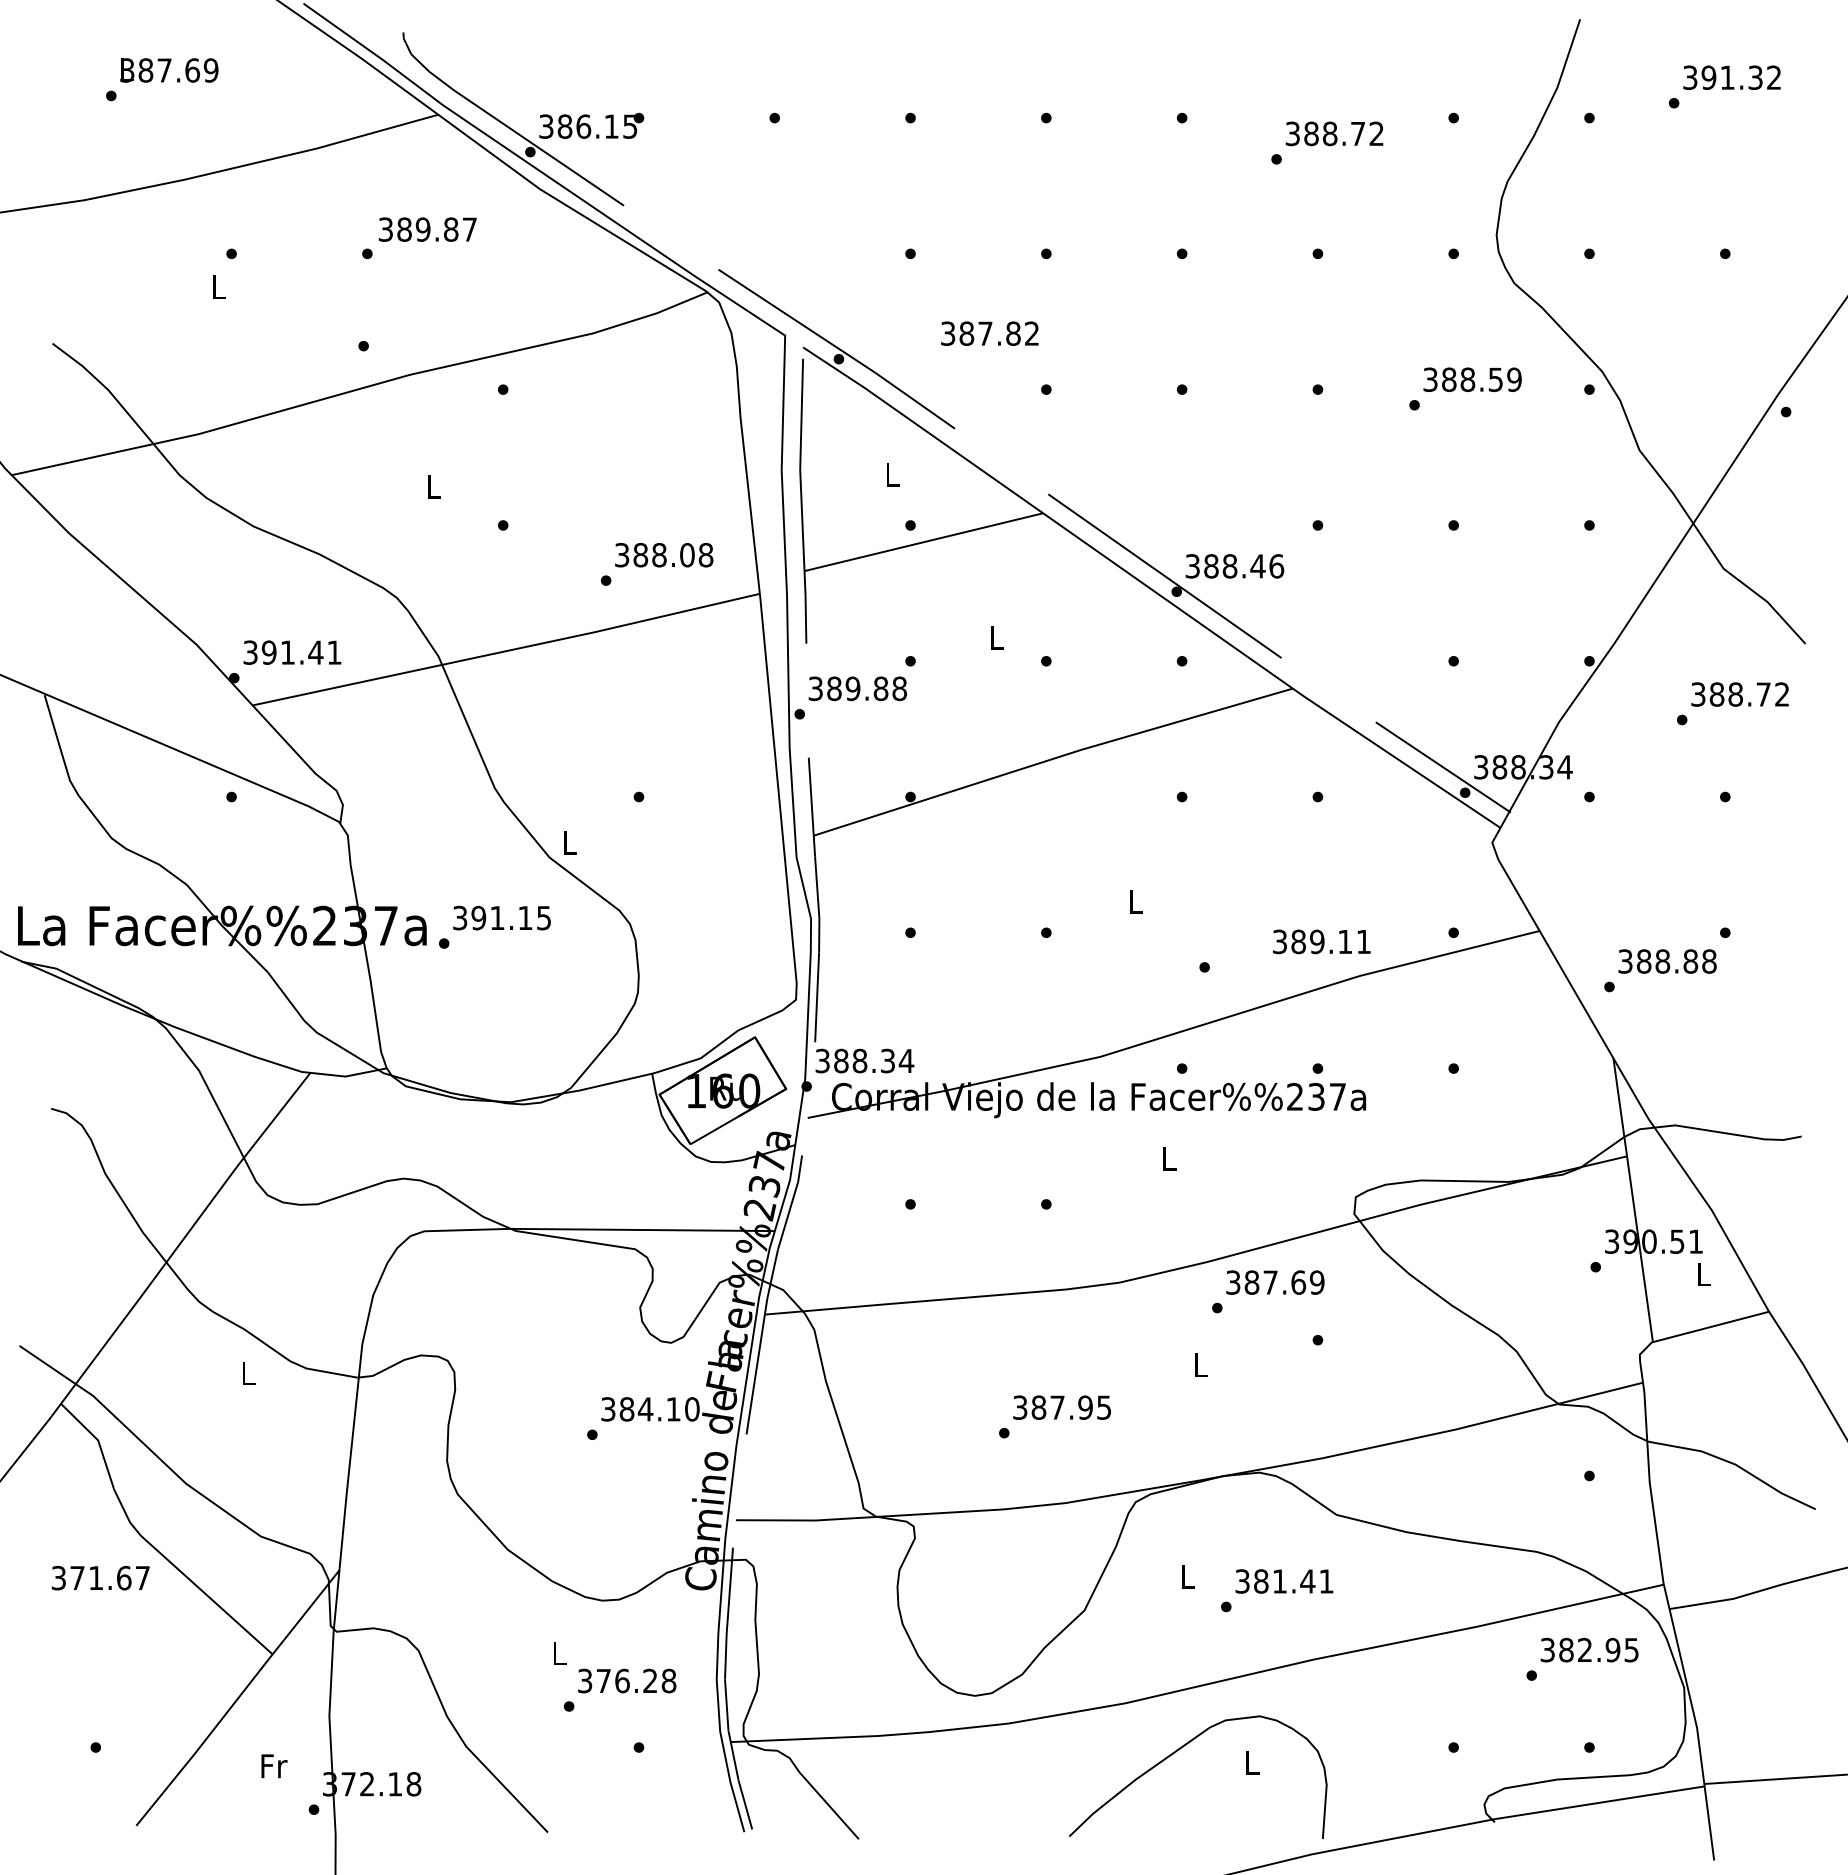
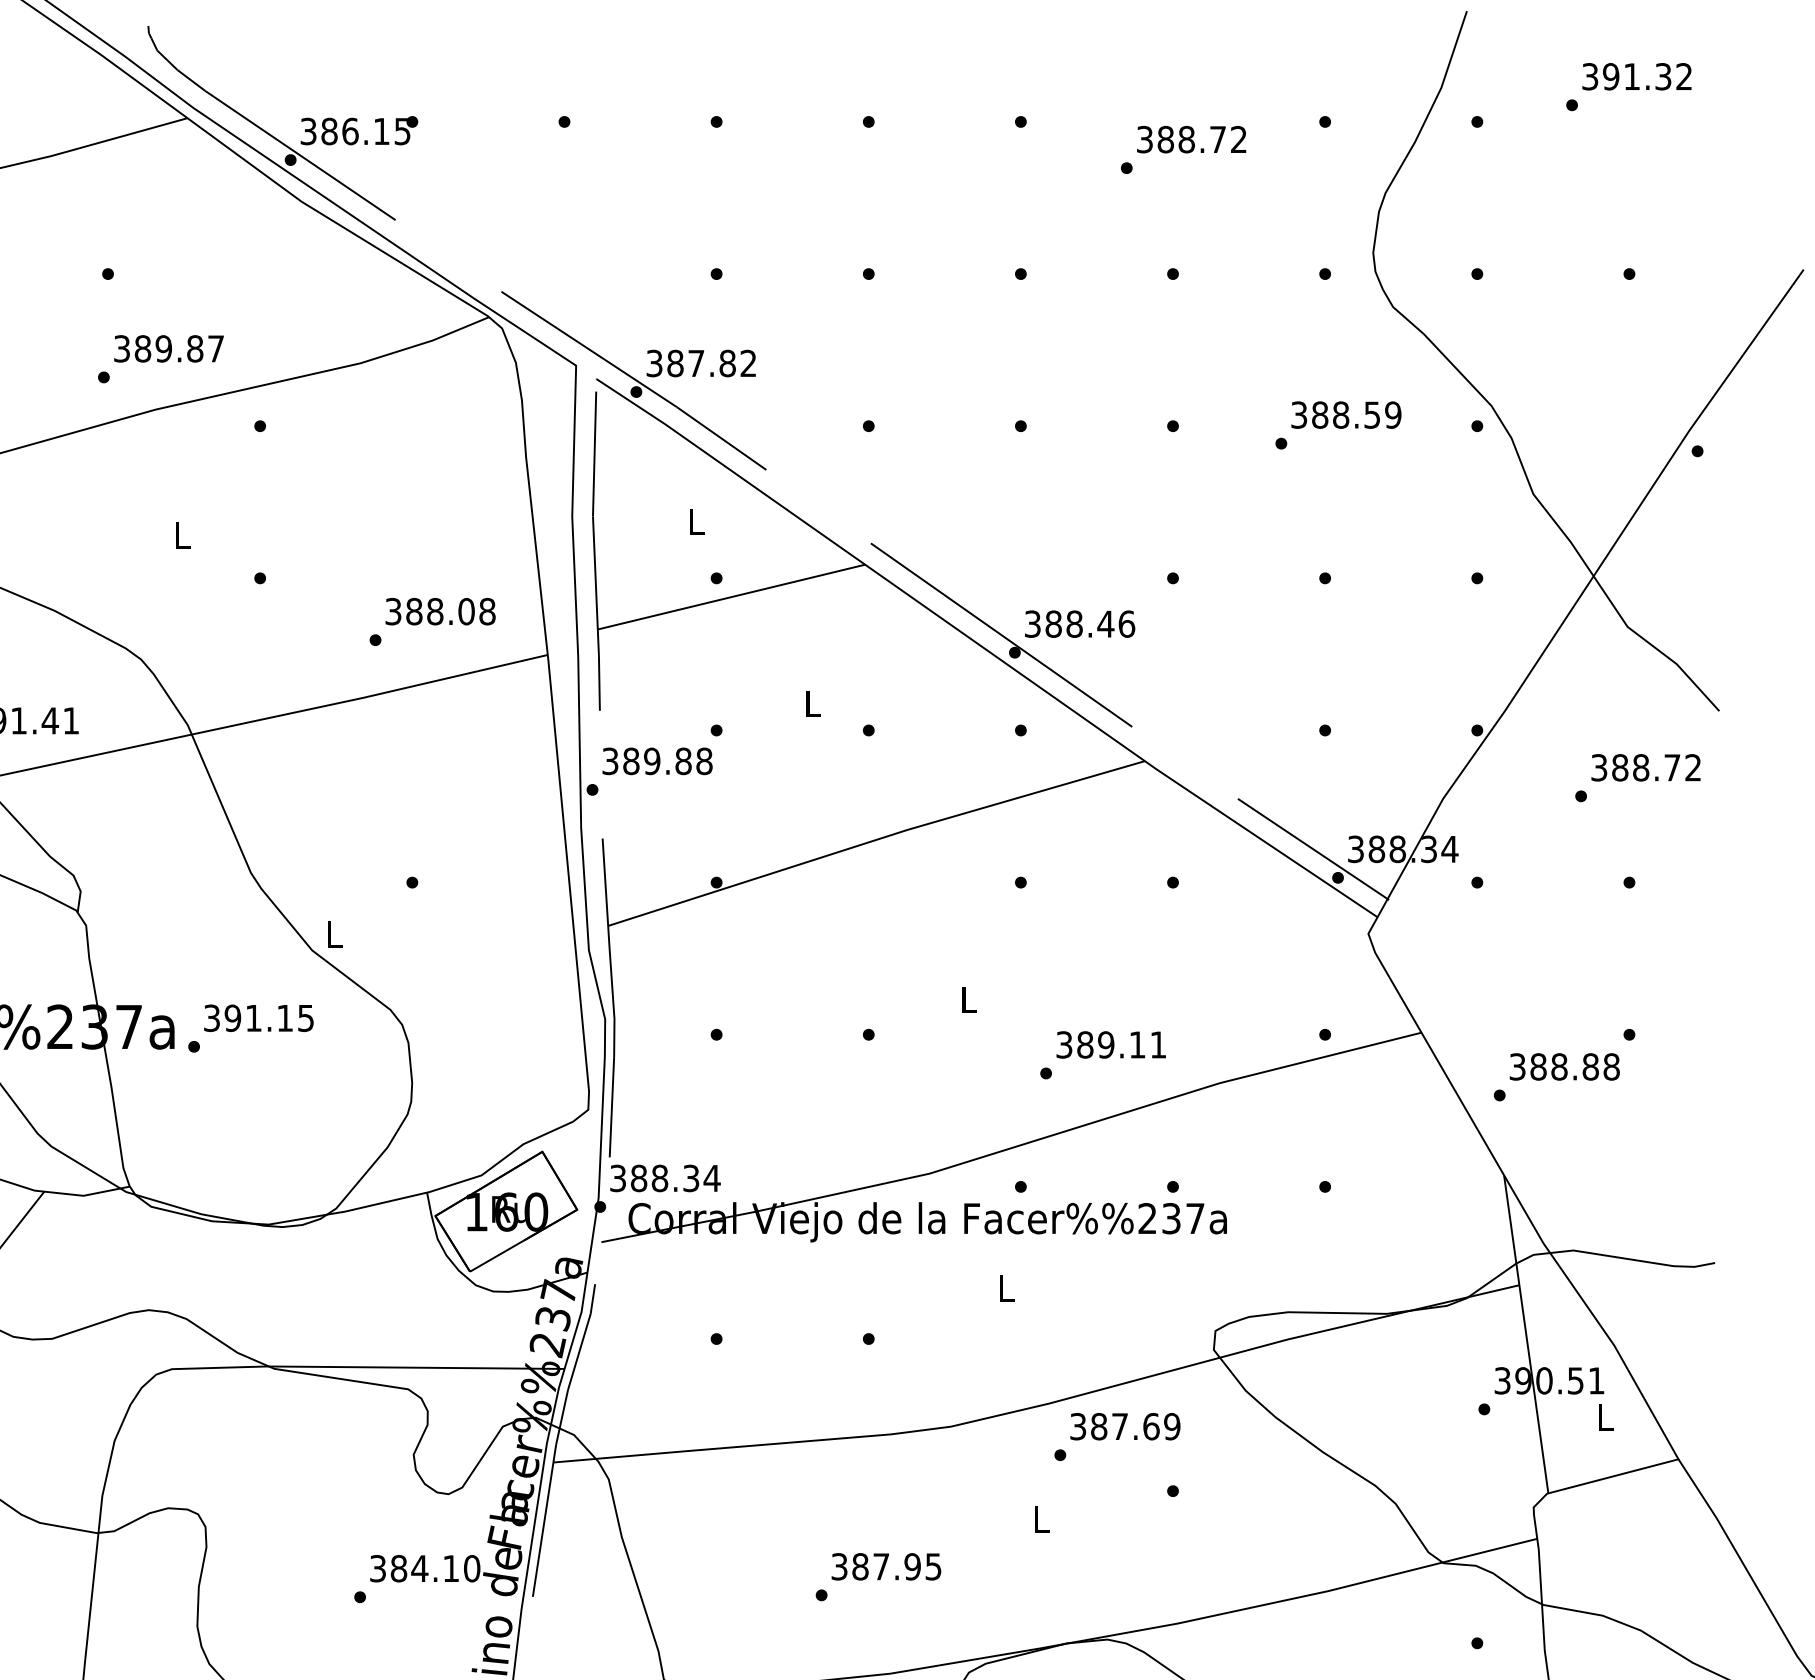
text: (427, 229) -> (168, 348), moved
text: (989, 333) -> (700, 363), moved
text: (1321, 941) -> (1110, 1044), moved

